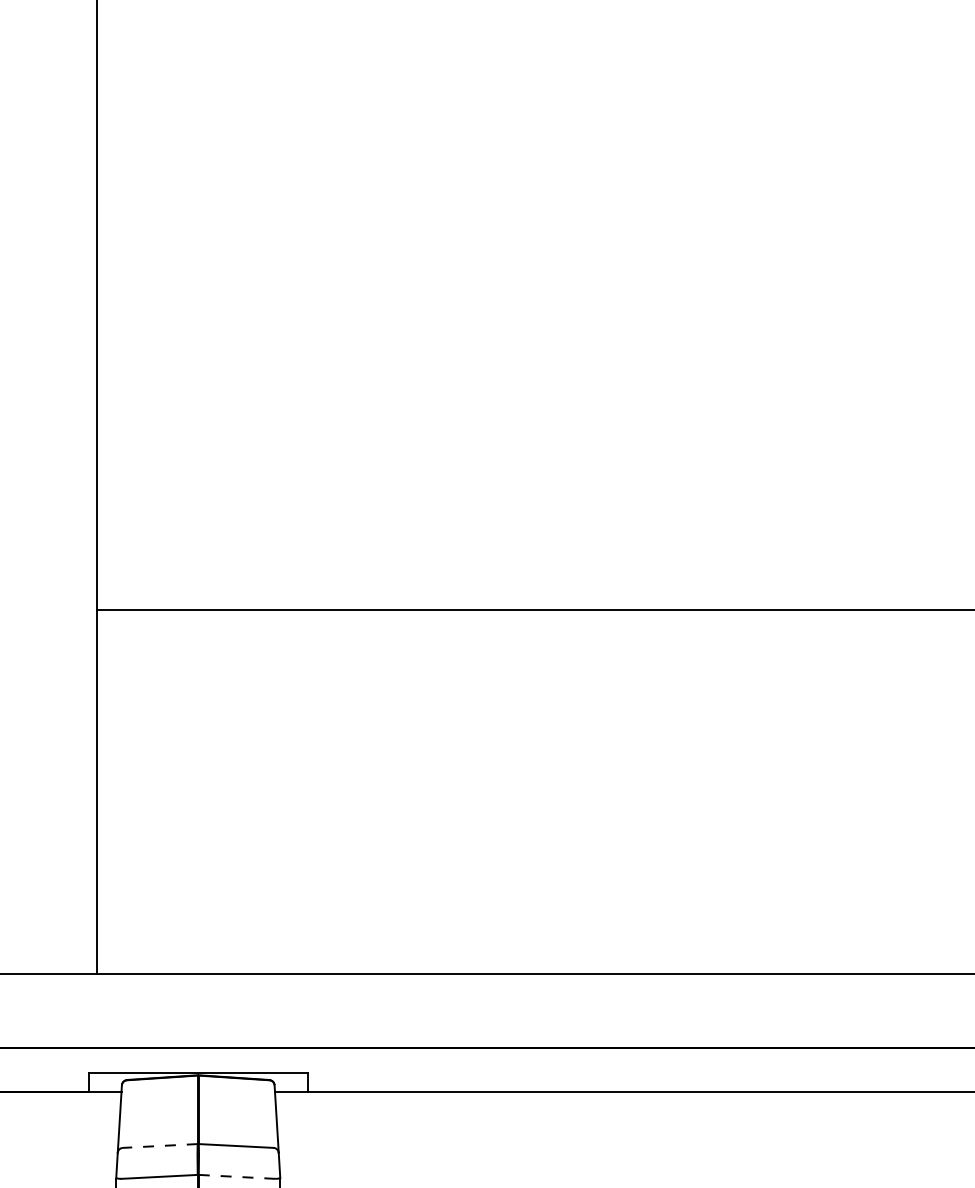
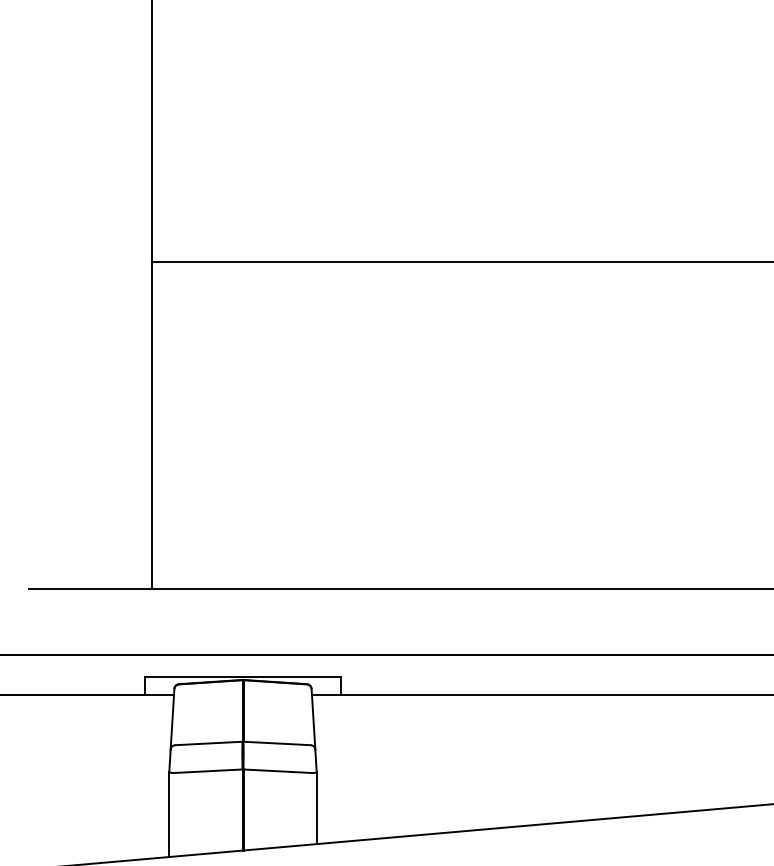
line: (159, 1146) -> (208, 743), dashed -> solid
line: (237, 1176) -> (278, 770), dashed -> solid

